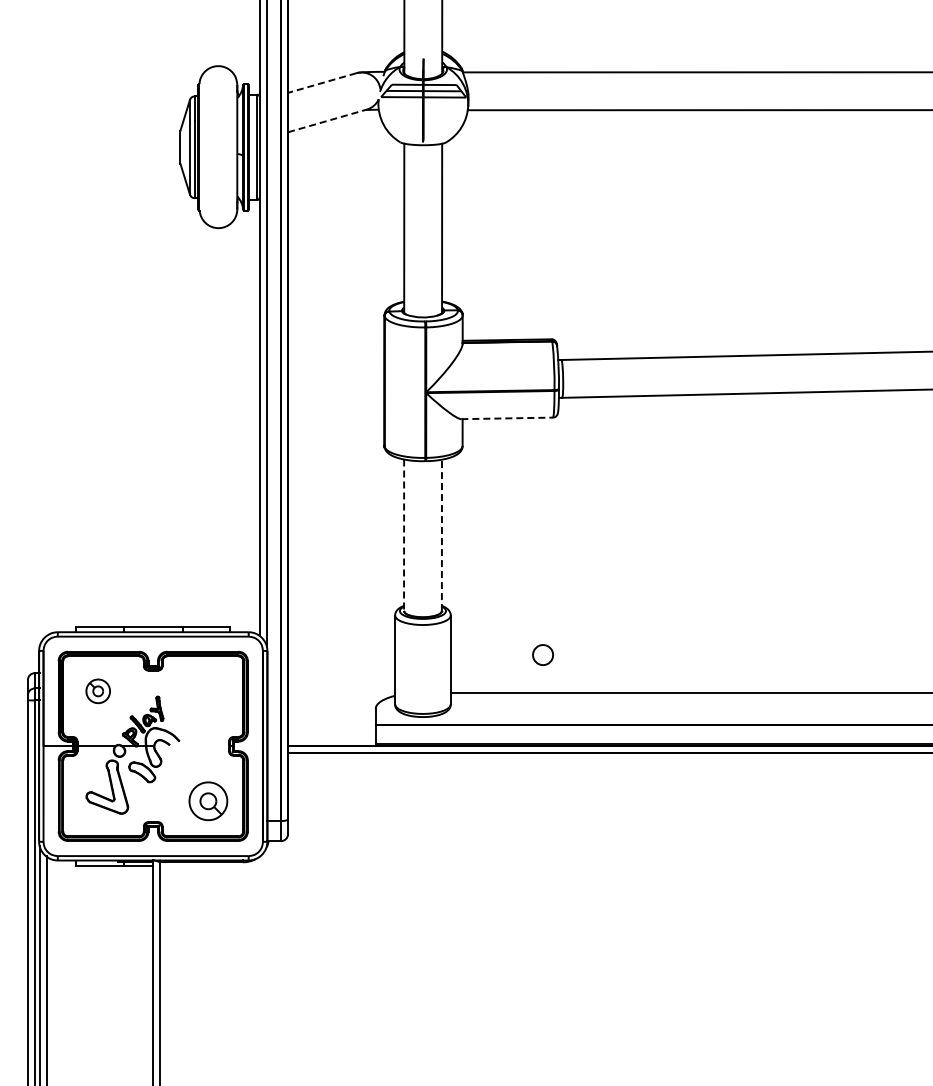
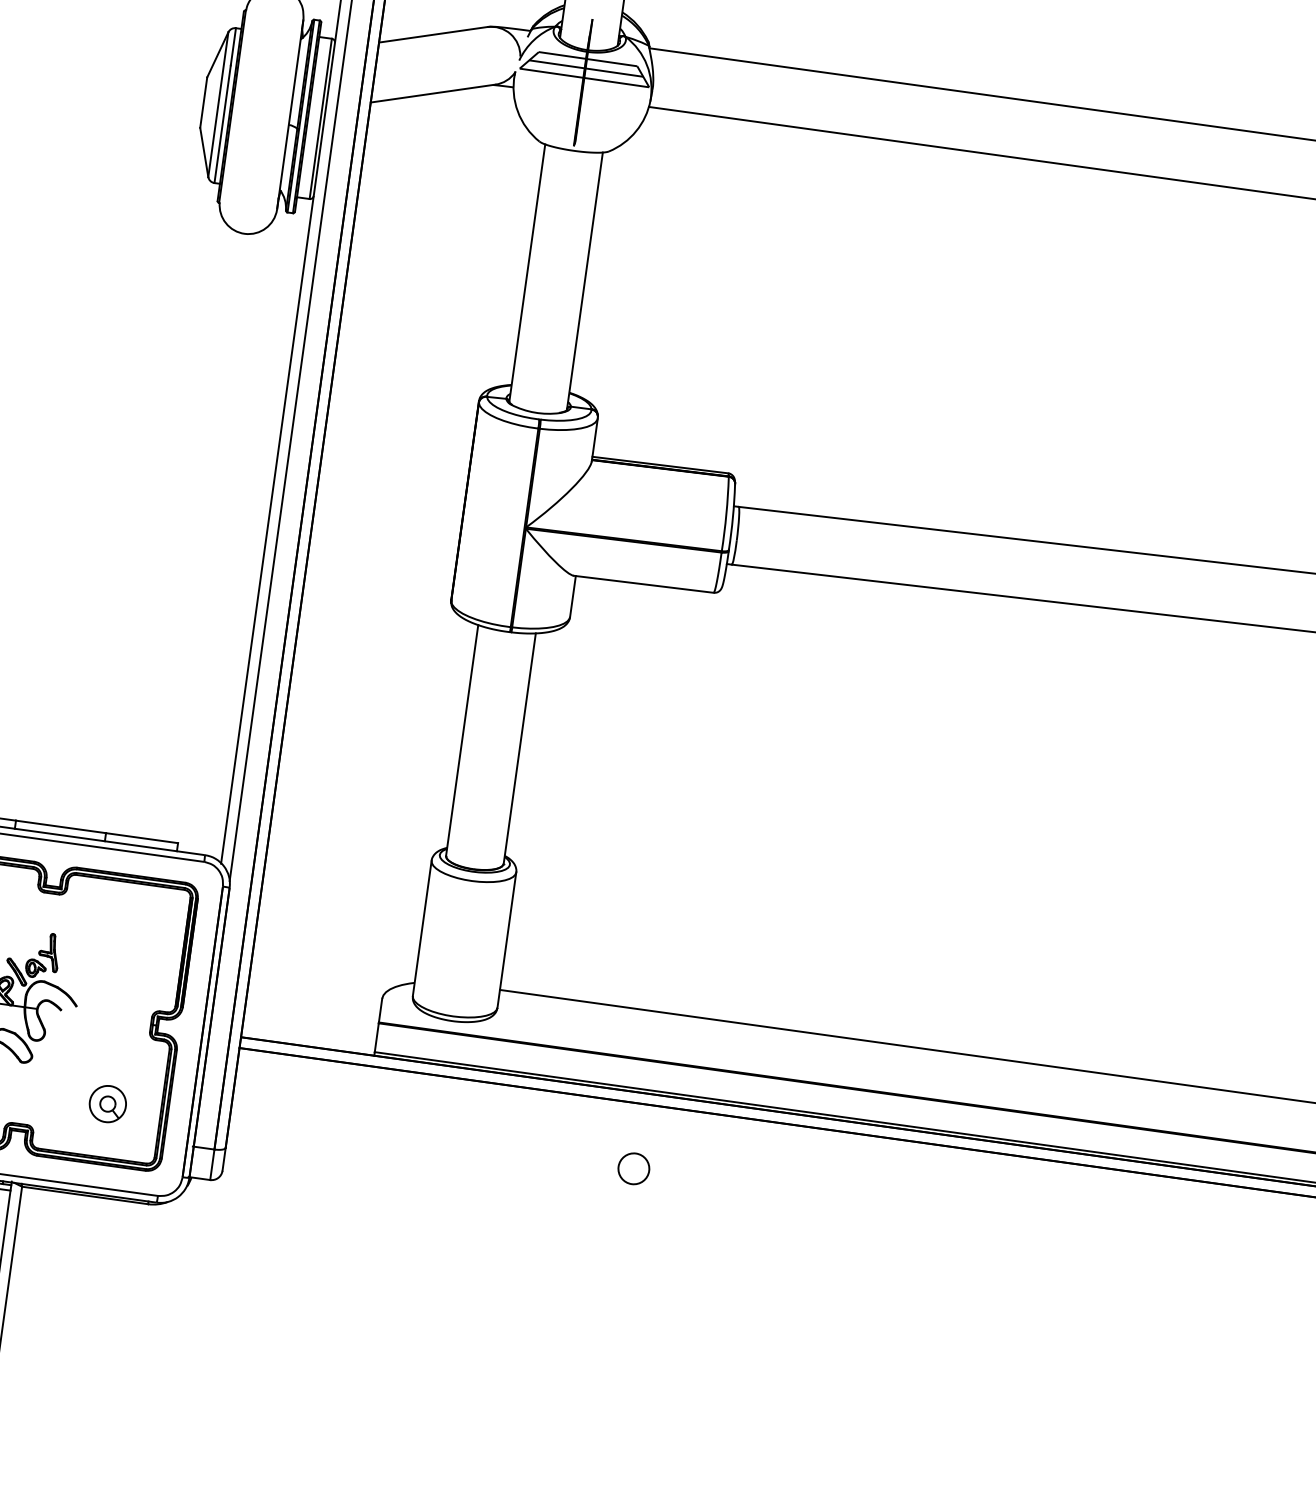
line: (322, 83) -> (433, 35), dashed -> solid
line: (327, 120) -> (433, 92), dashed -> solid
line: (507, 418) -> (644, 584), dashed -> solid
line: (404, 535) -> (462, 740), dashed -> solid
line: (441, 535) -> (519, 748), dashed -> solid
circle: (542, 654) -> (633, 1167), moved
part: (207, 801) -> (106, 1104), size x0.62

